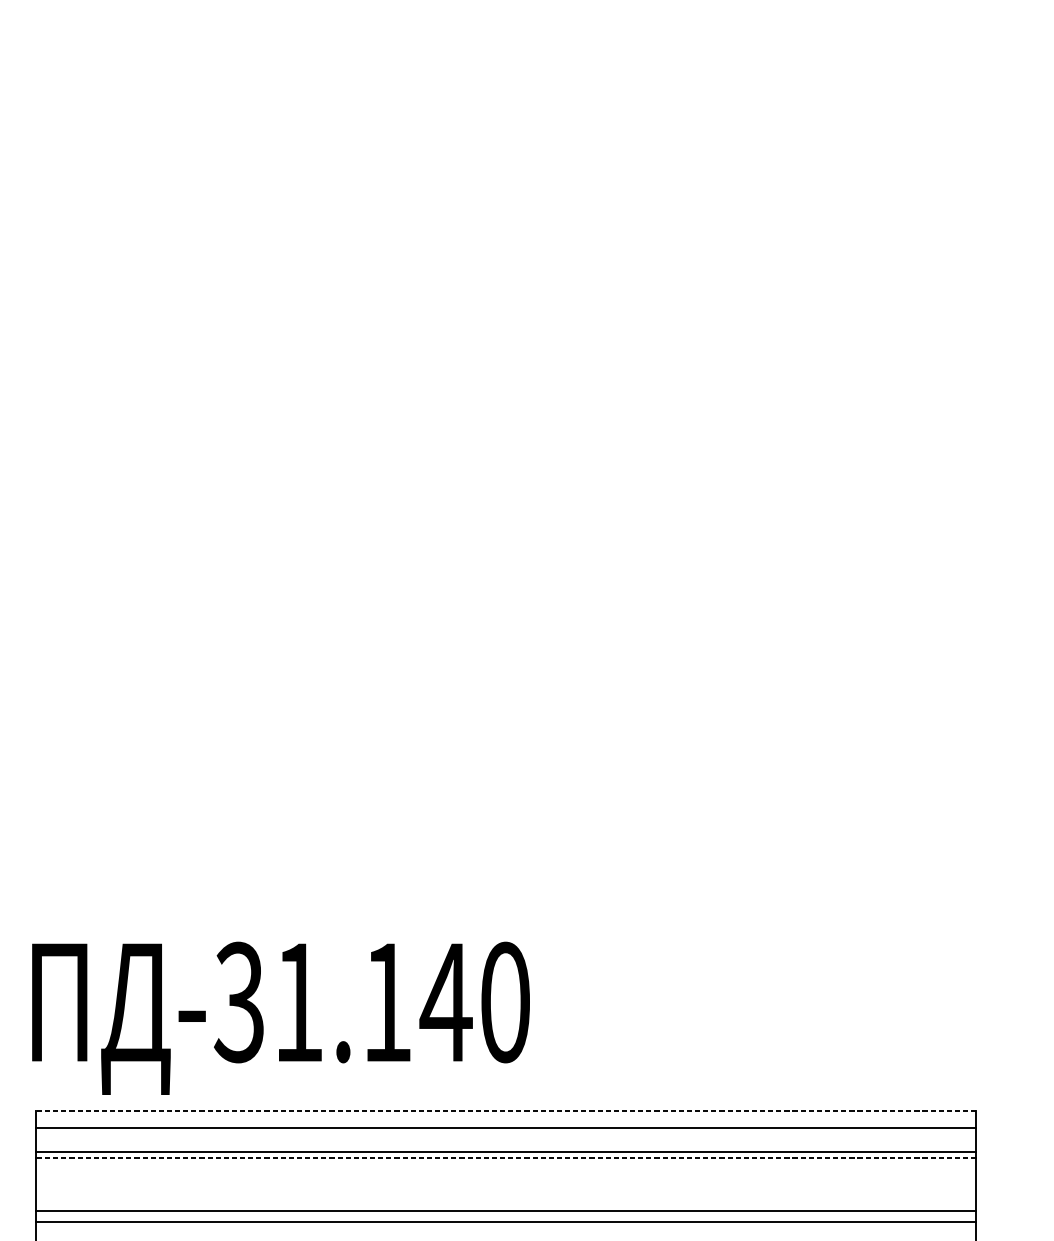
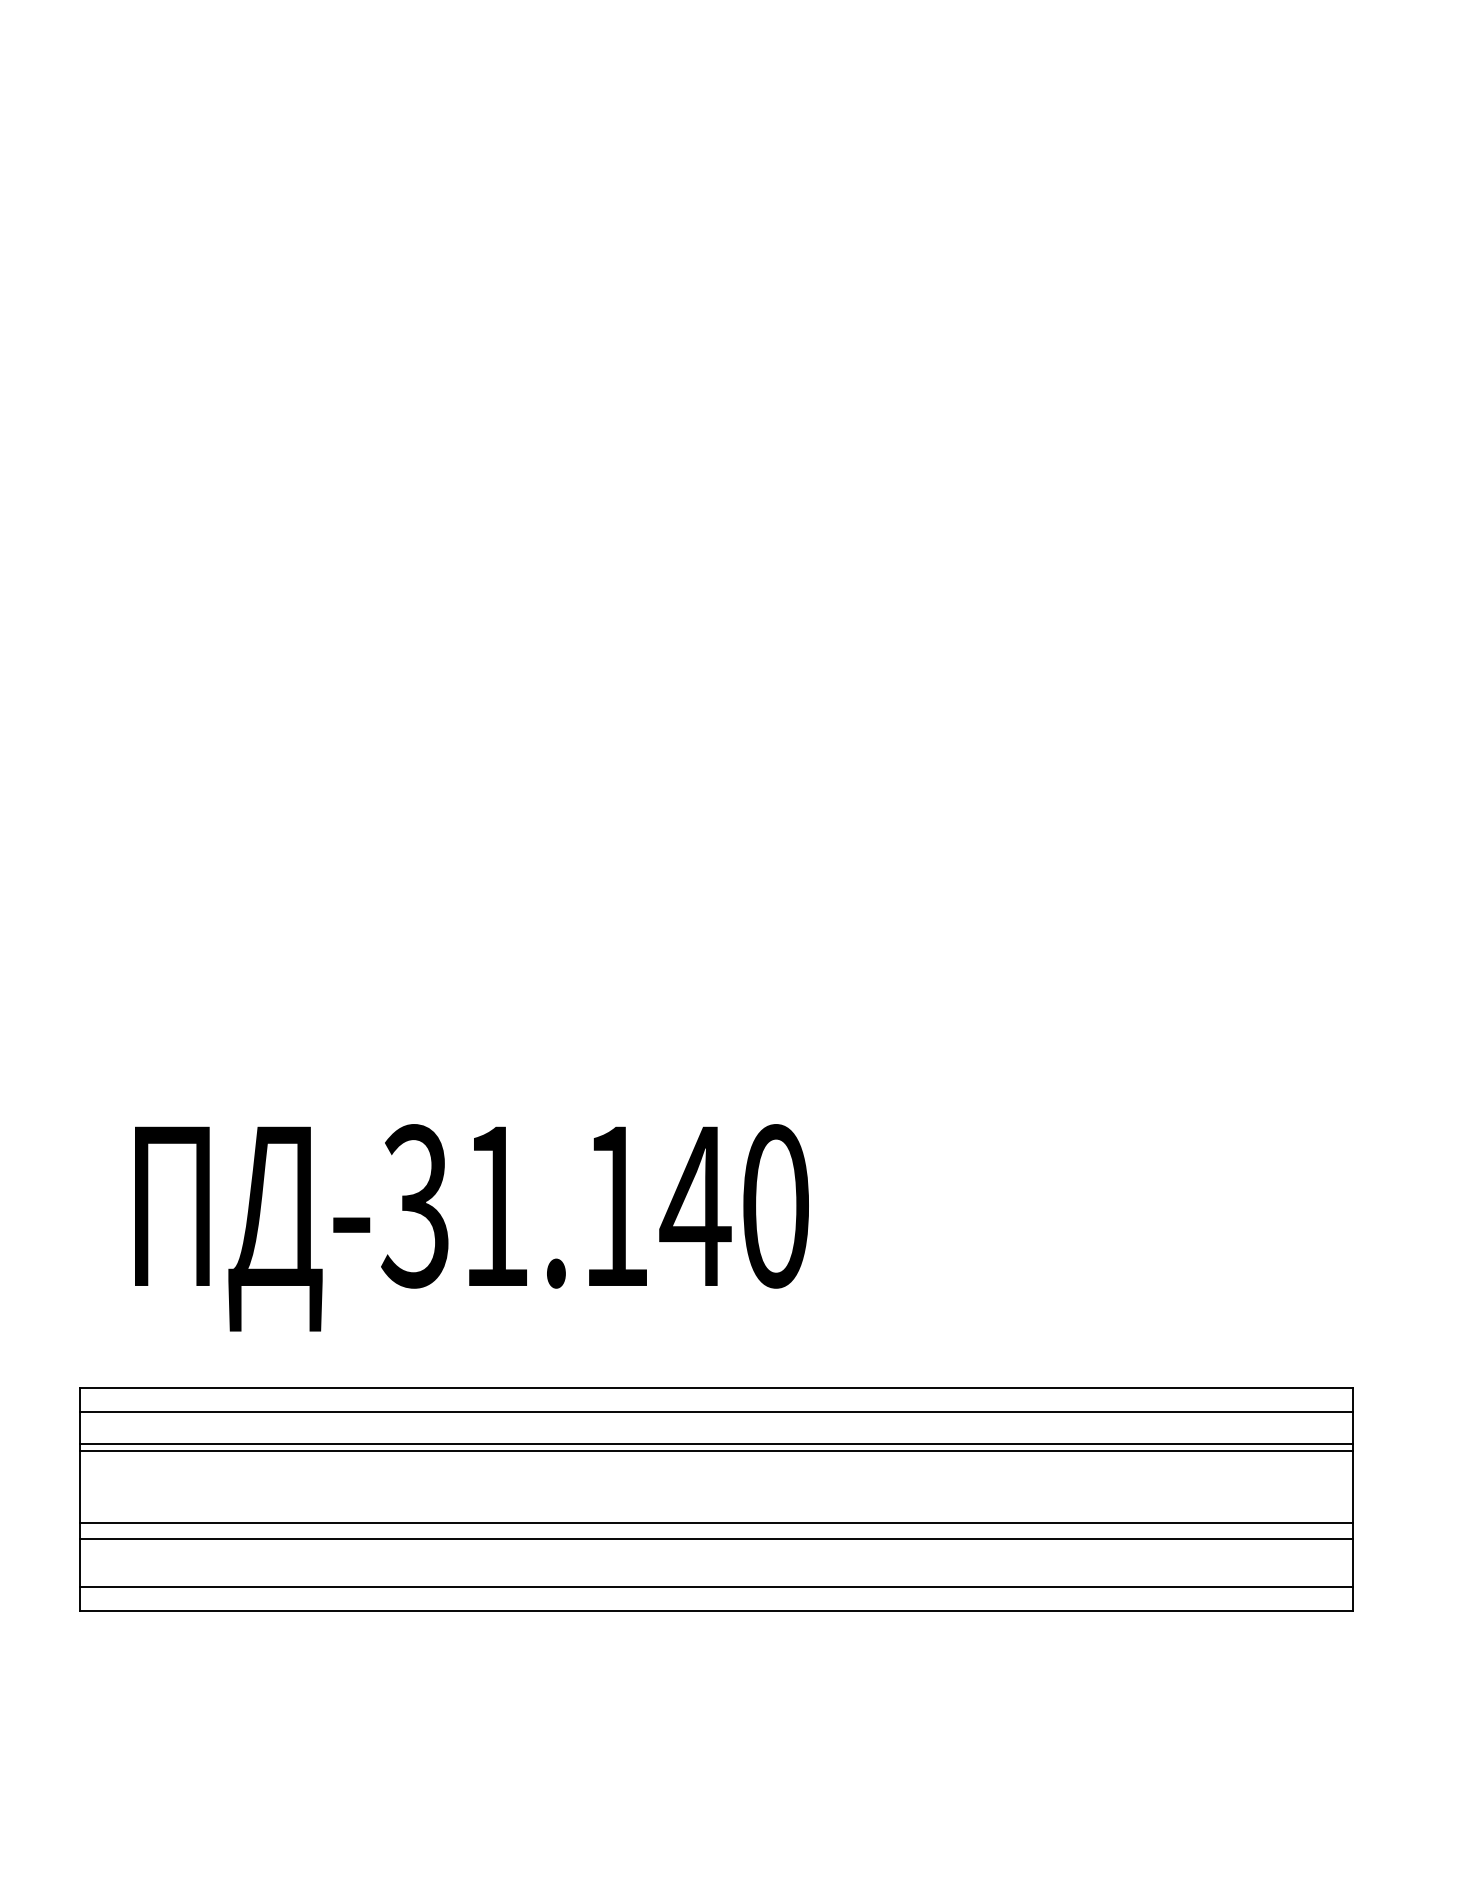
text: (280, 1018) -> (471, 1227), moved
line: (505, 1110) -> (716, 1387), dashed -> solid
line: (505, 1157) -> (716, 1451), dashed -> solid

